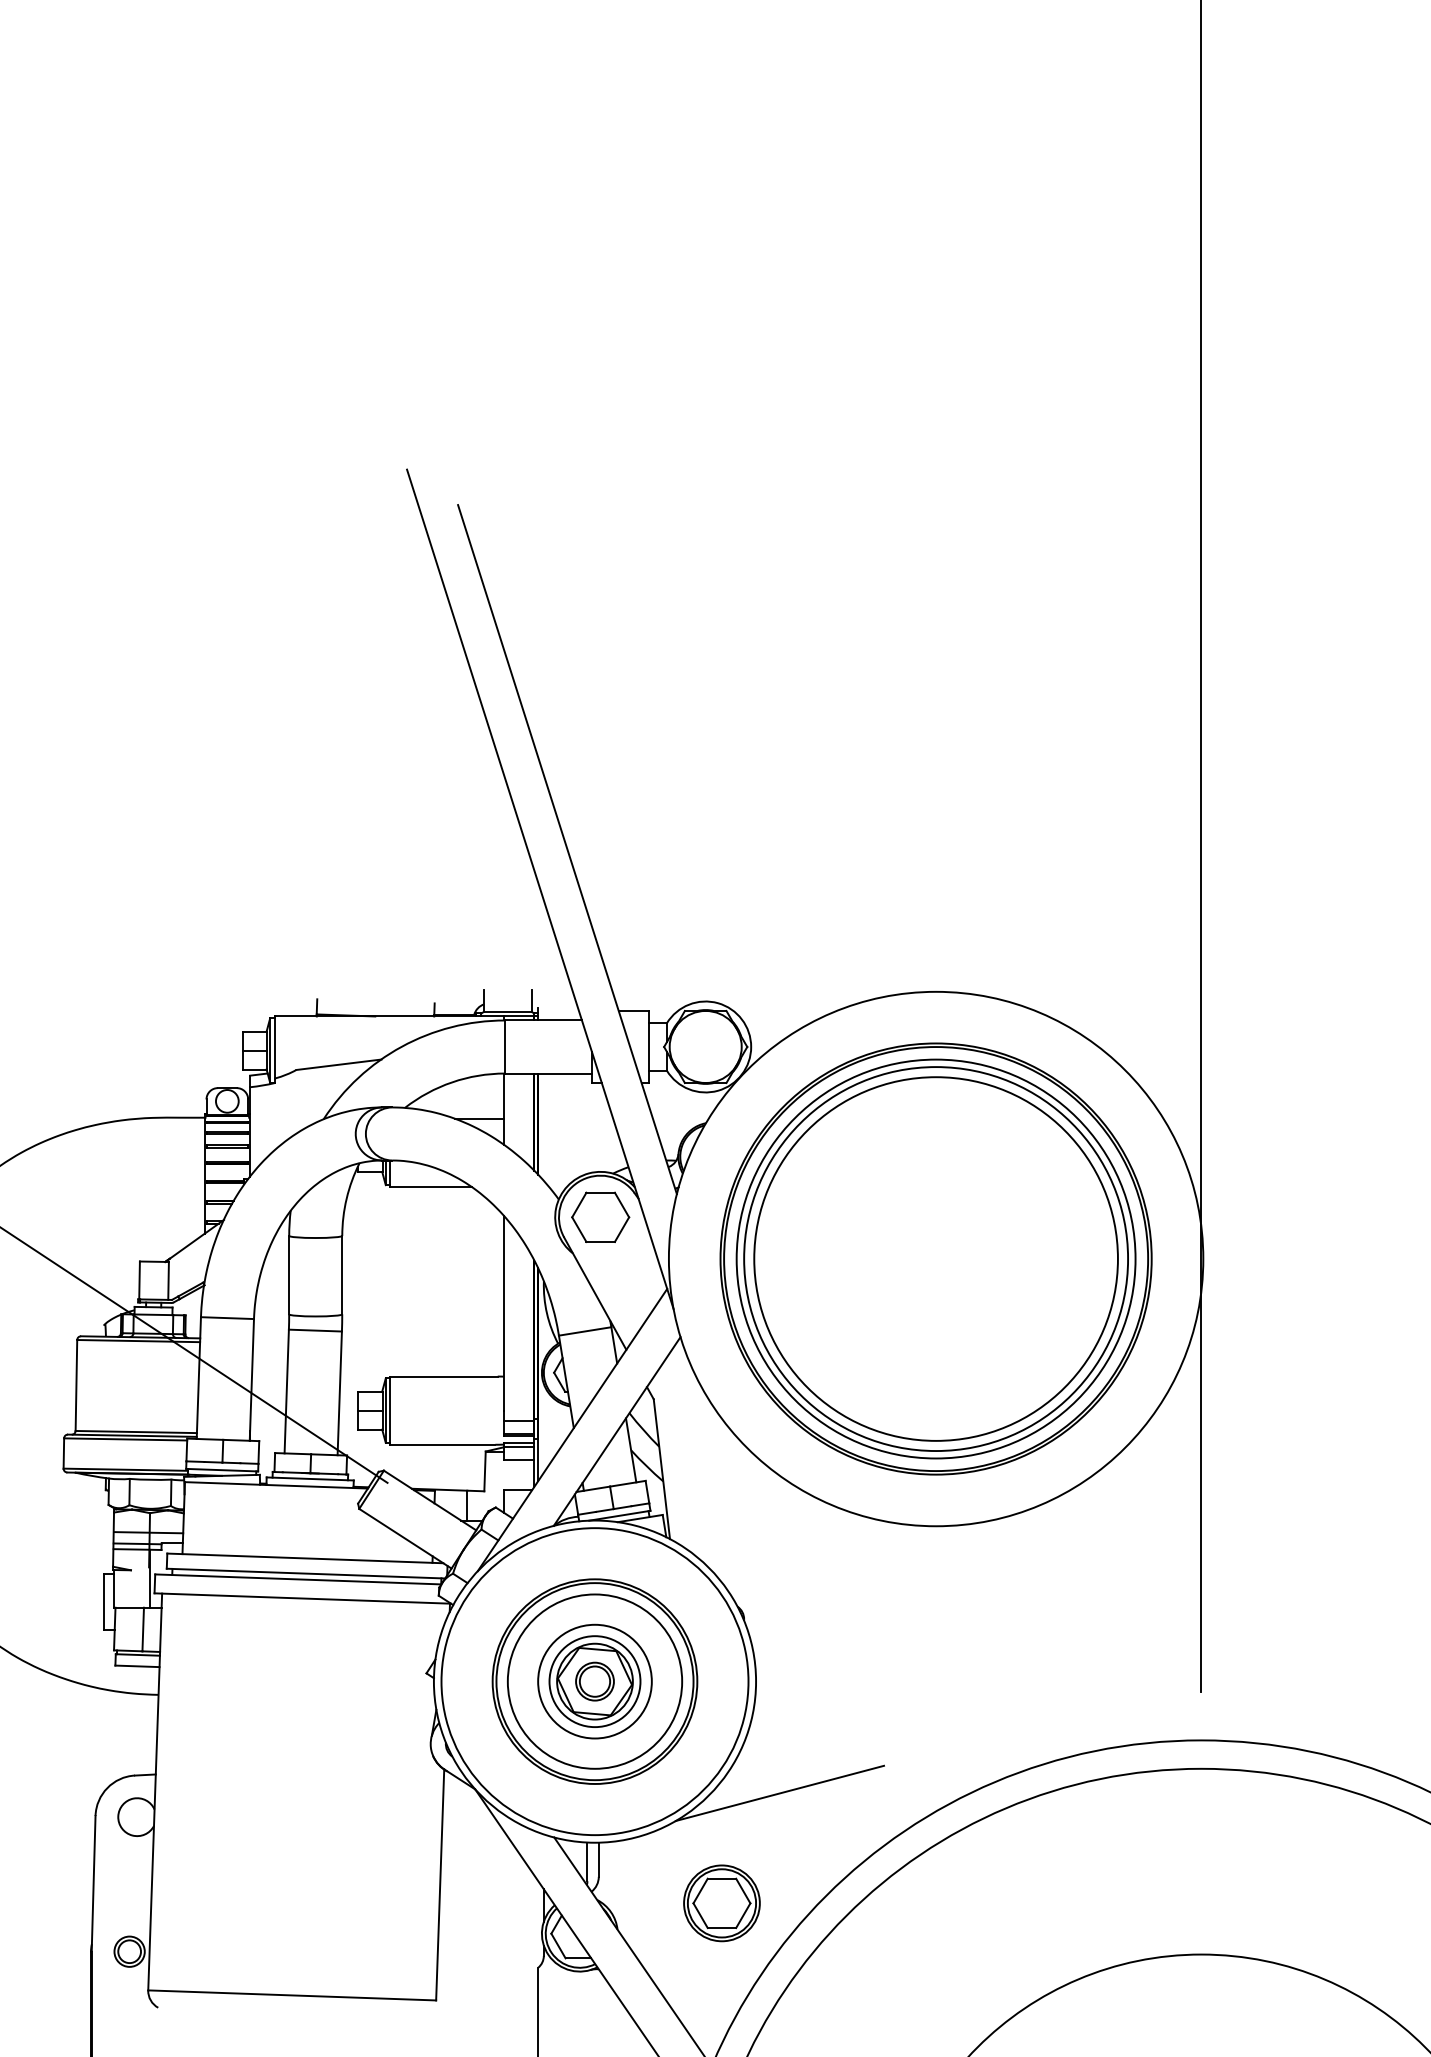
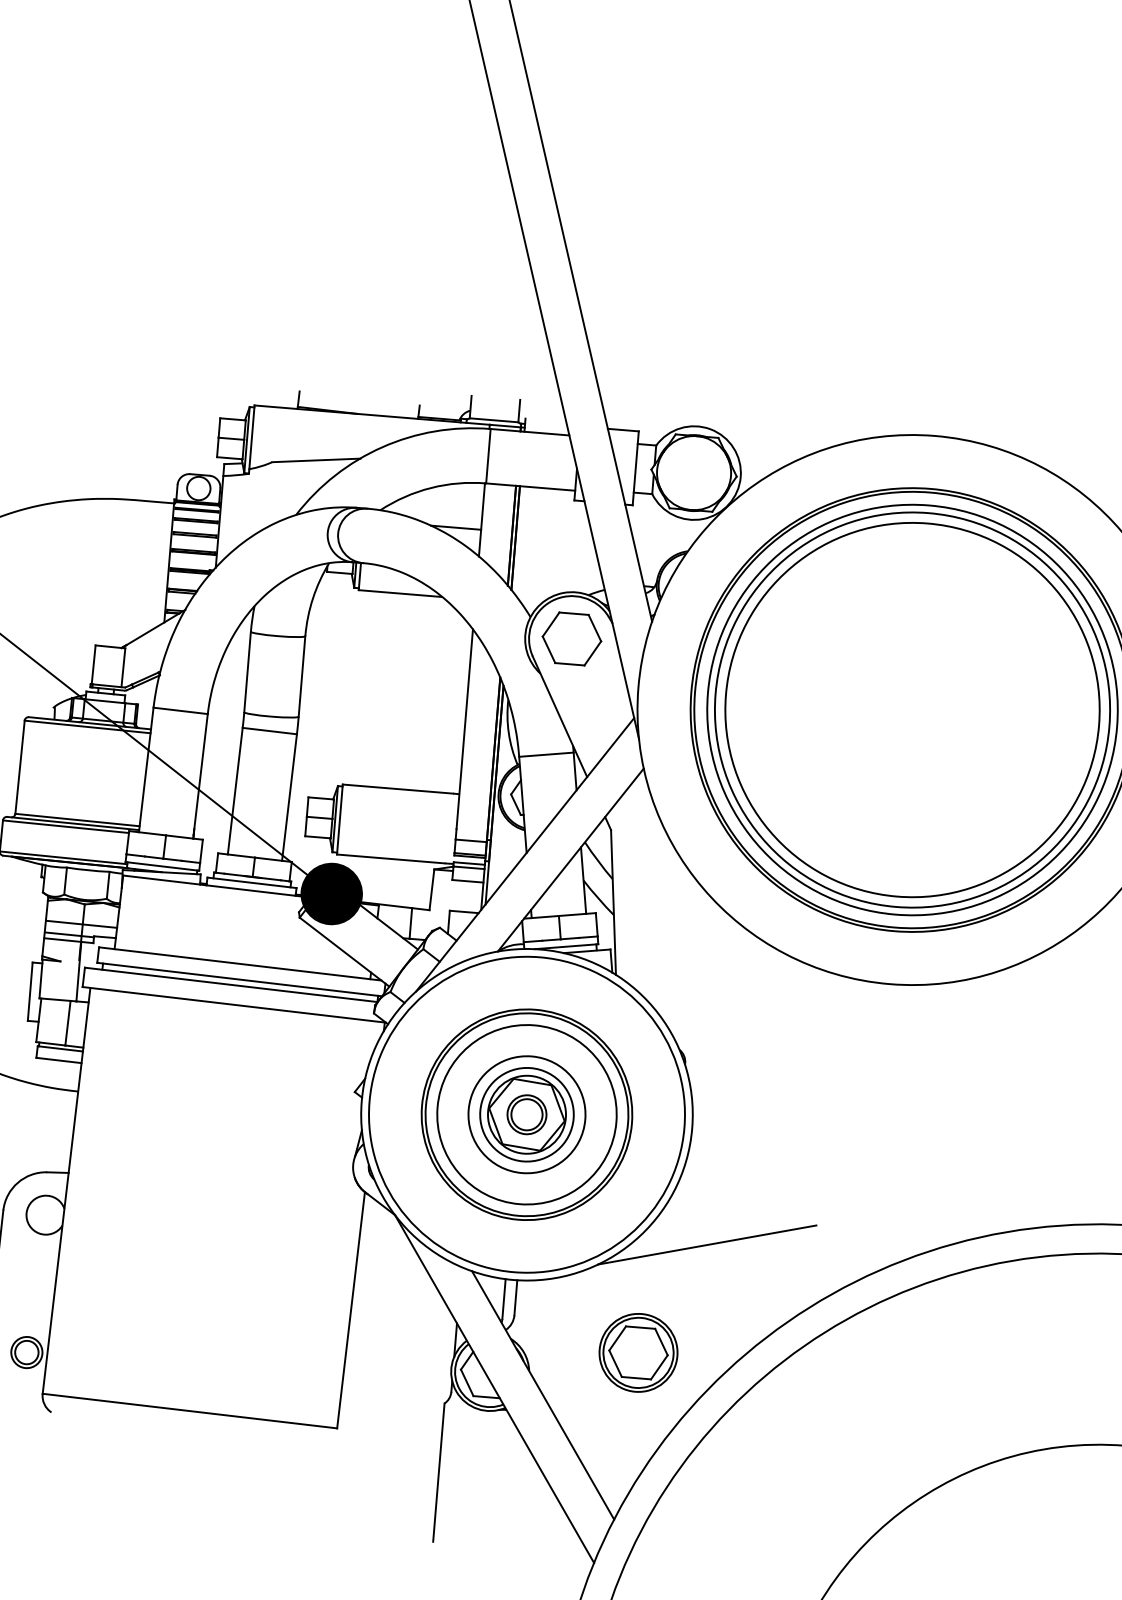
fill: (388, 1483) -> (331, 894), added

